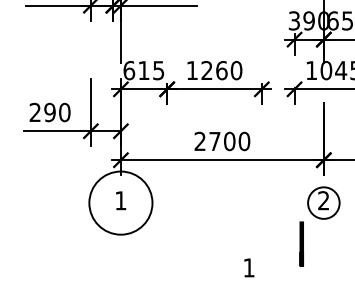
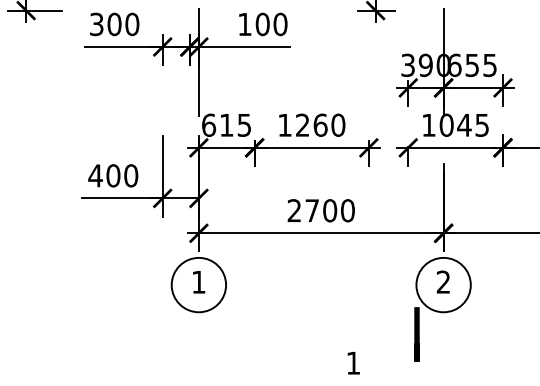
text: (42, 112) -> (104, 175), 290 -> 400
circle: (120, 202) -> (198, 284), size x0.71
circle: (323, 202) -> (443, 284), size x1.43

